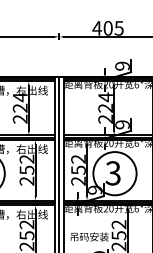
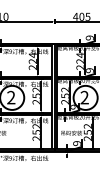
text: (112, 172) -> (84, 97), 3 -> 2

